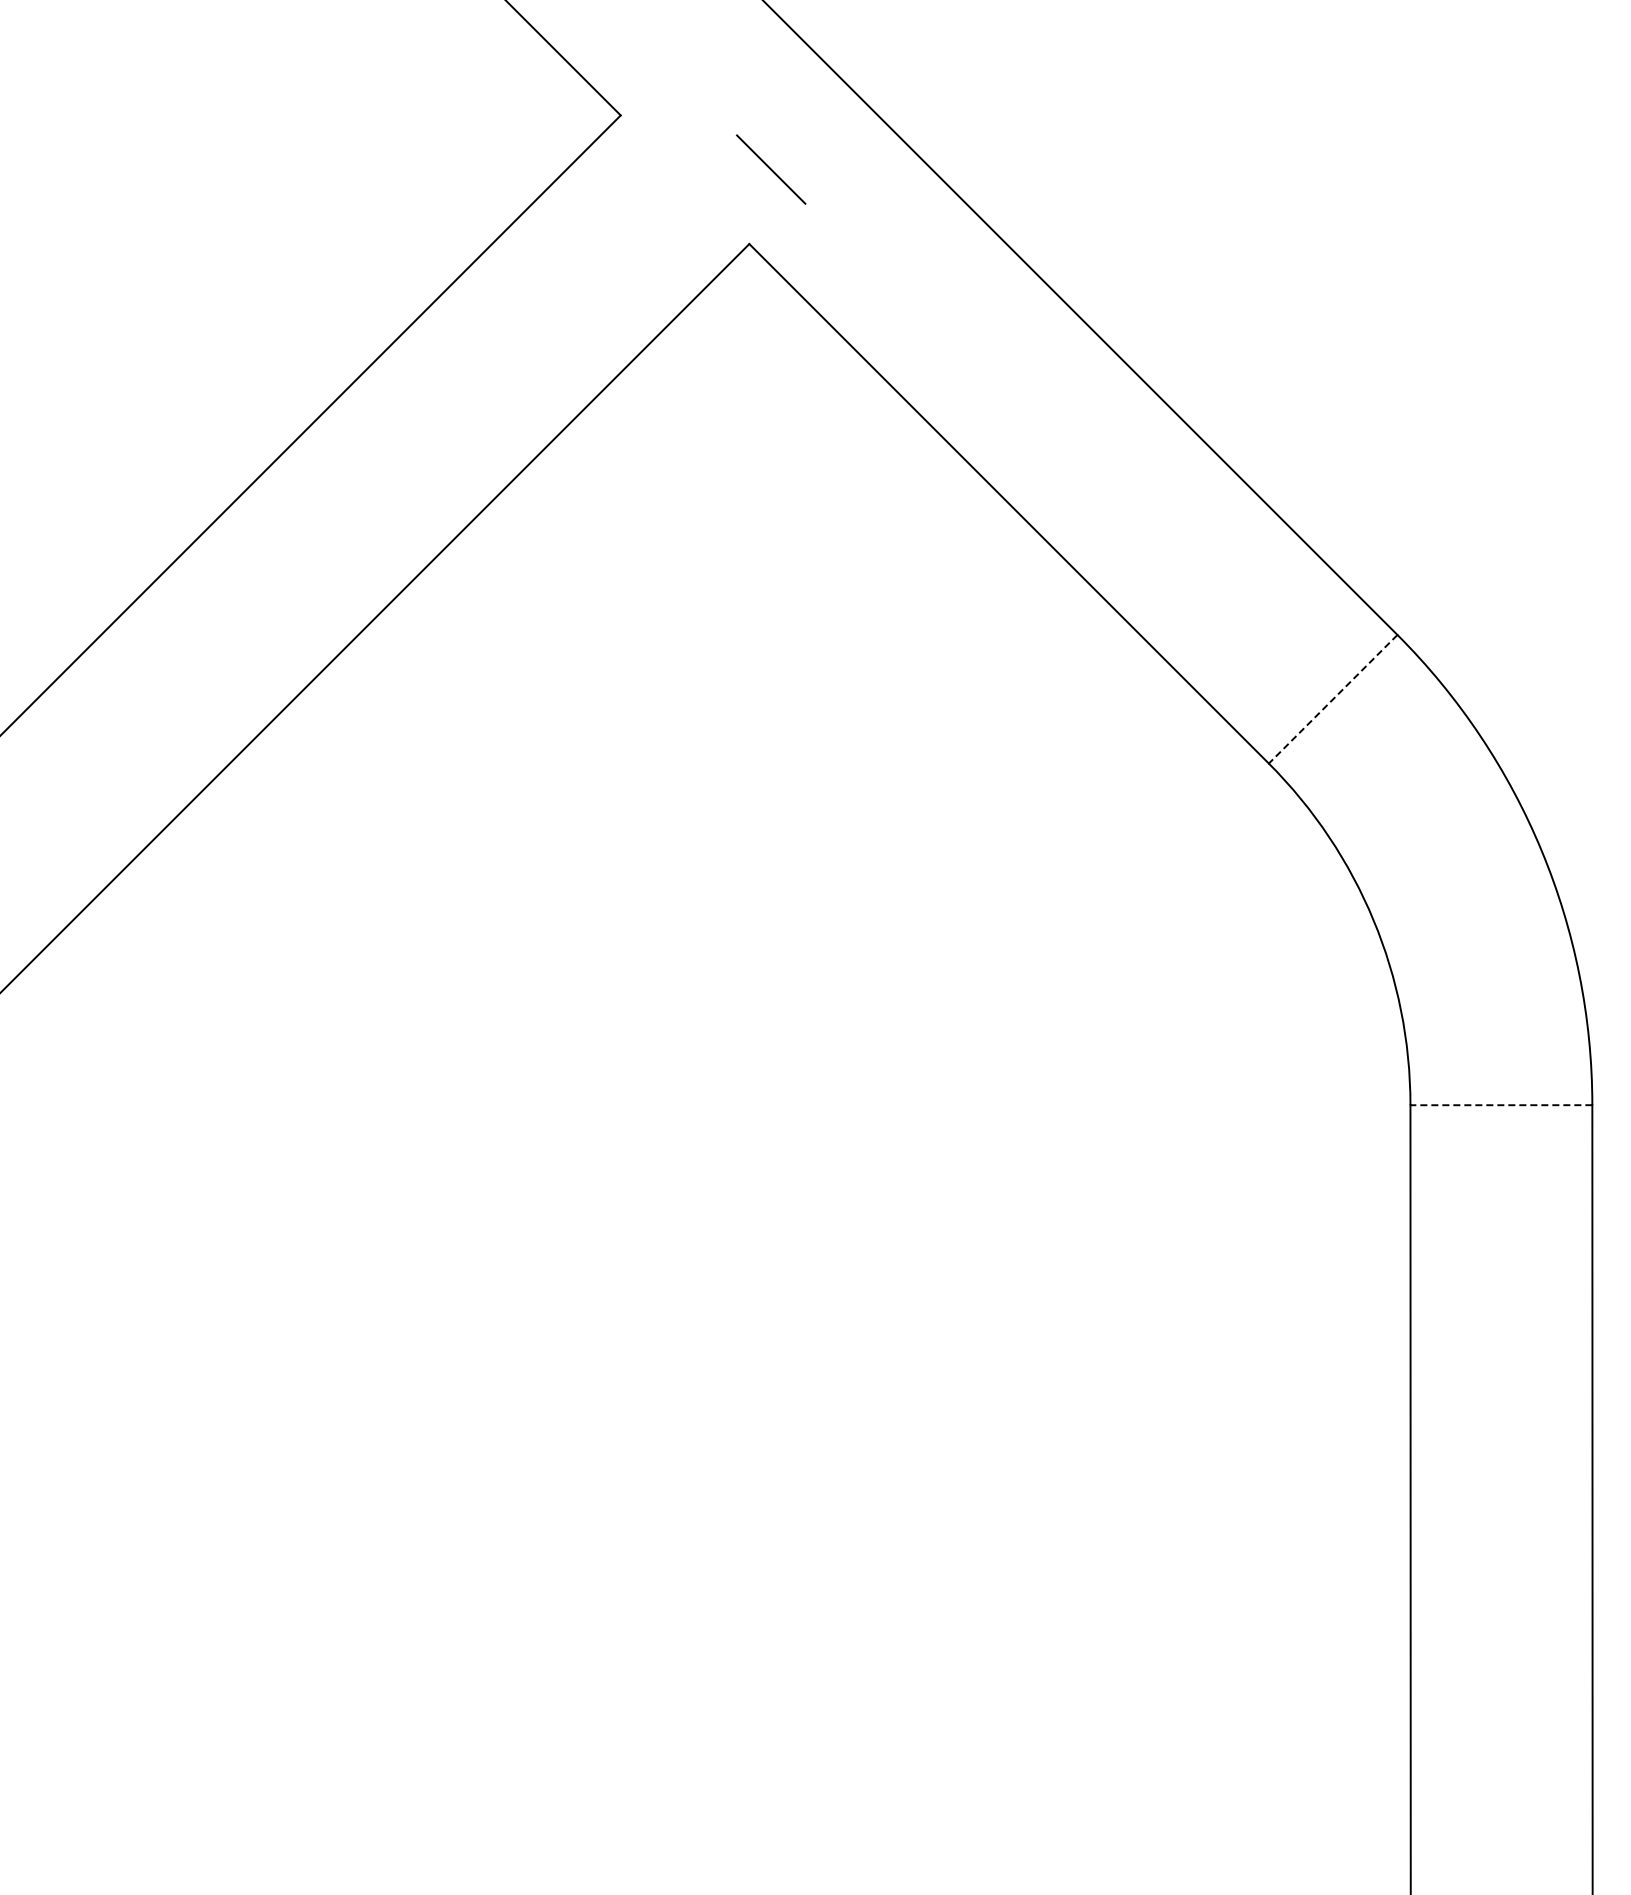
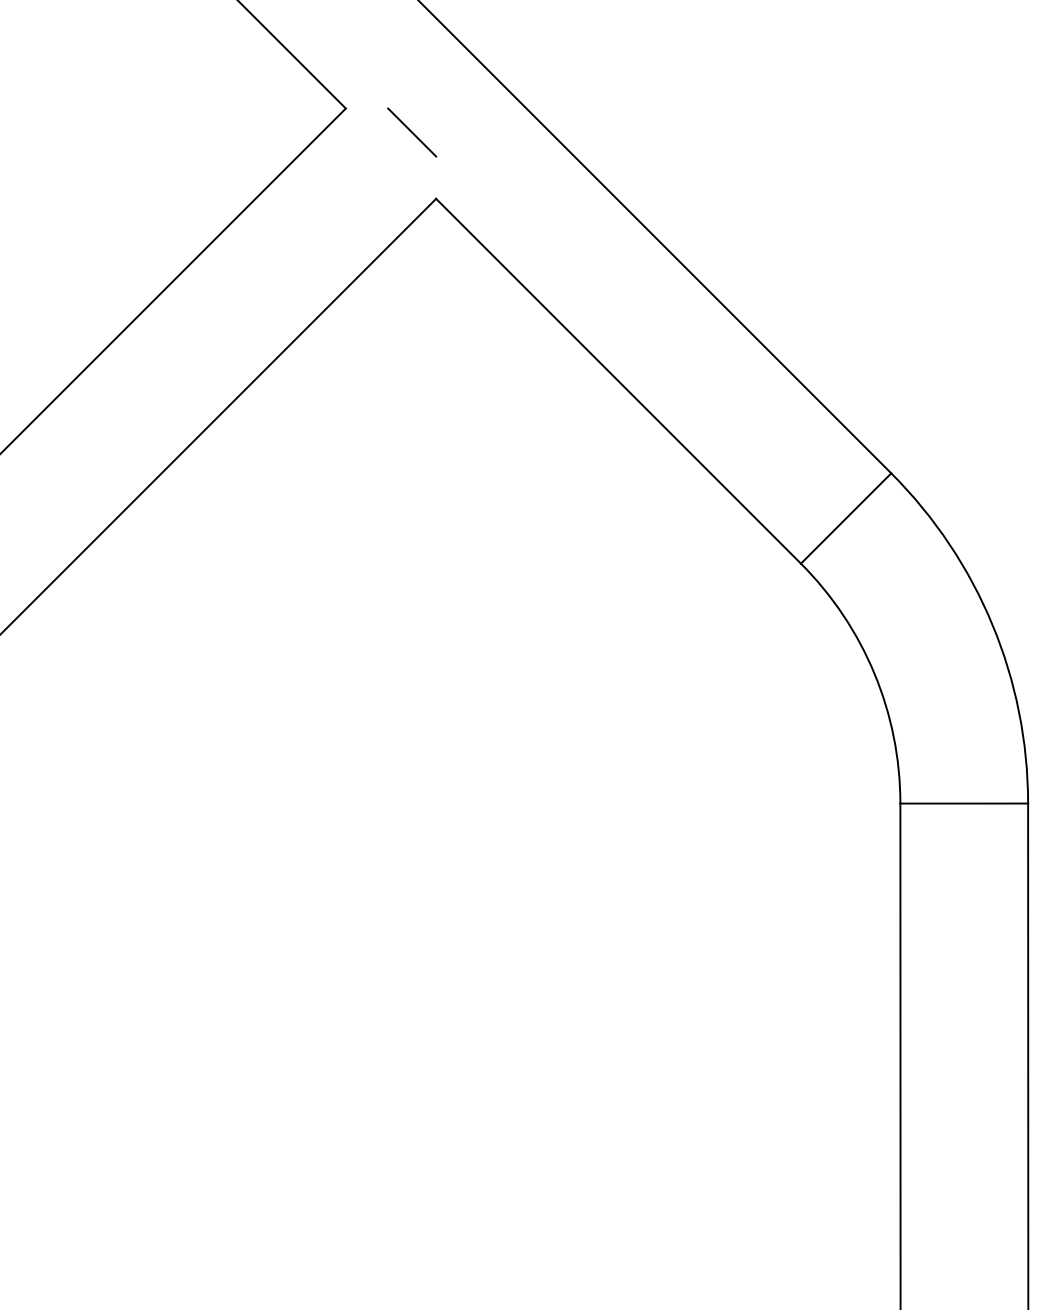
line: (771, 169) -> (412, 132), moved
line: (1333, 699) -> (846, 518), dashed -> solid
line: (1501, 1105) -> (964, 803), dashed -> solid

